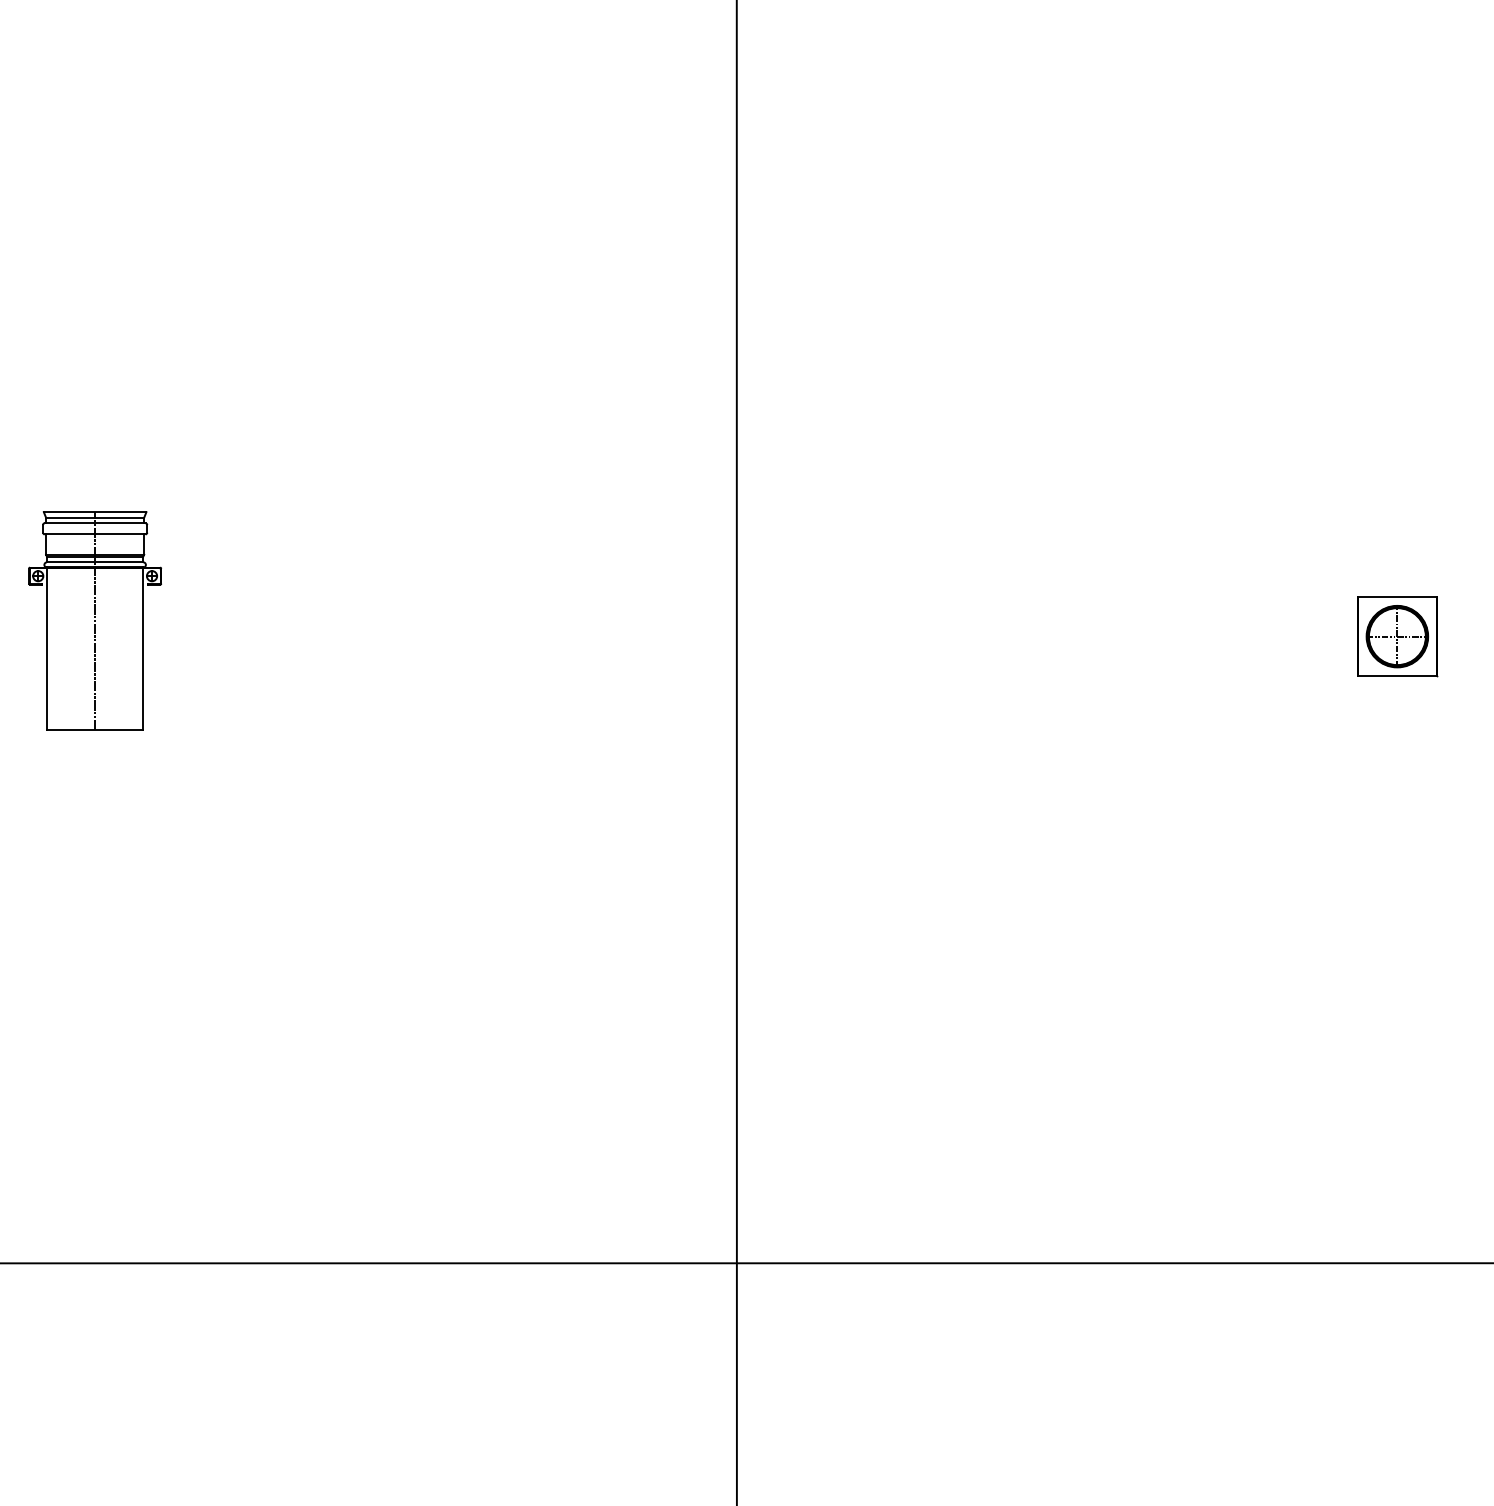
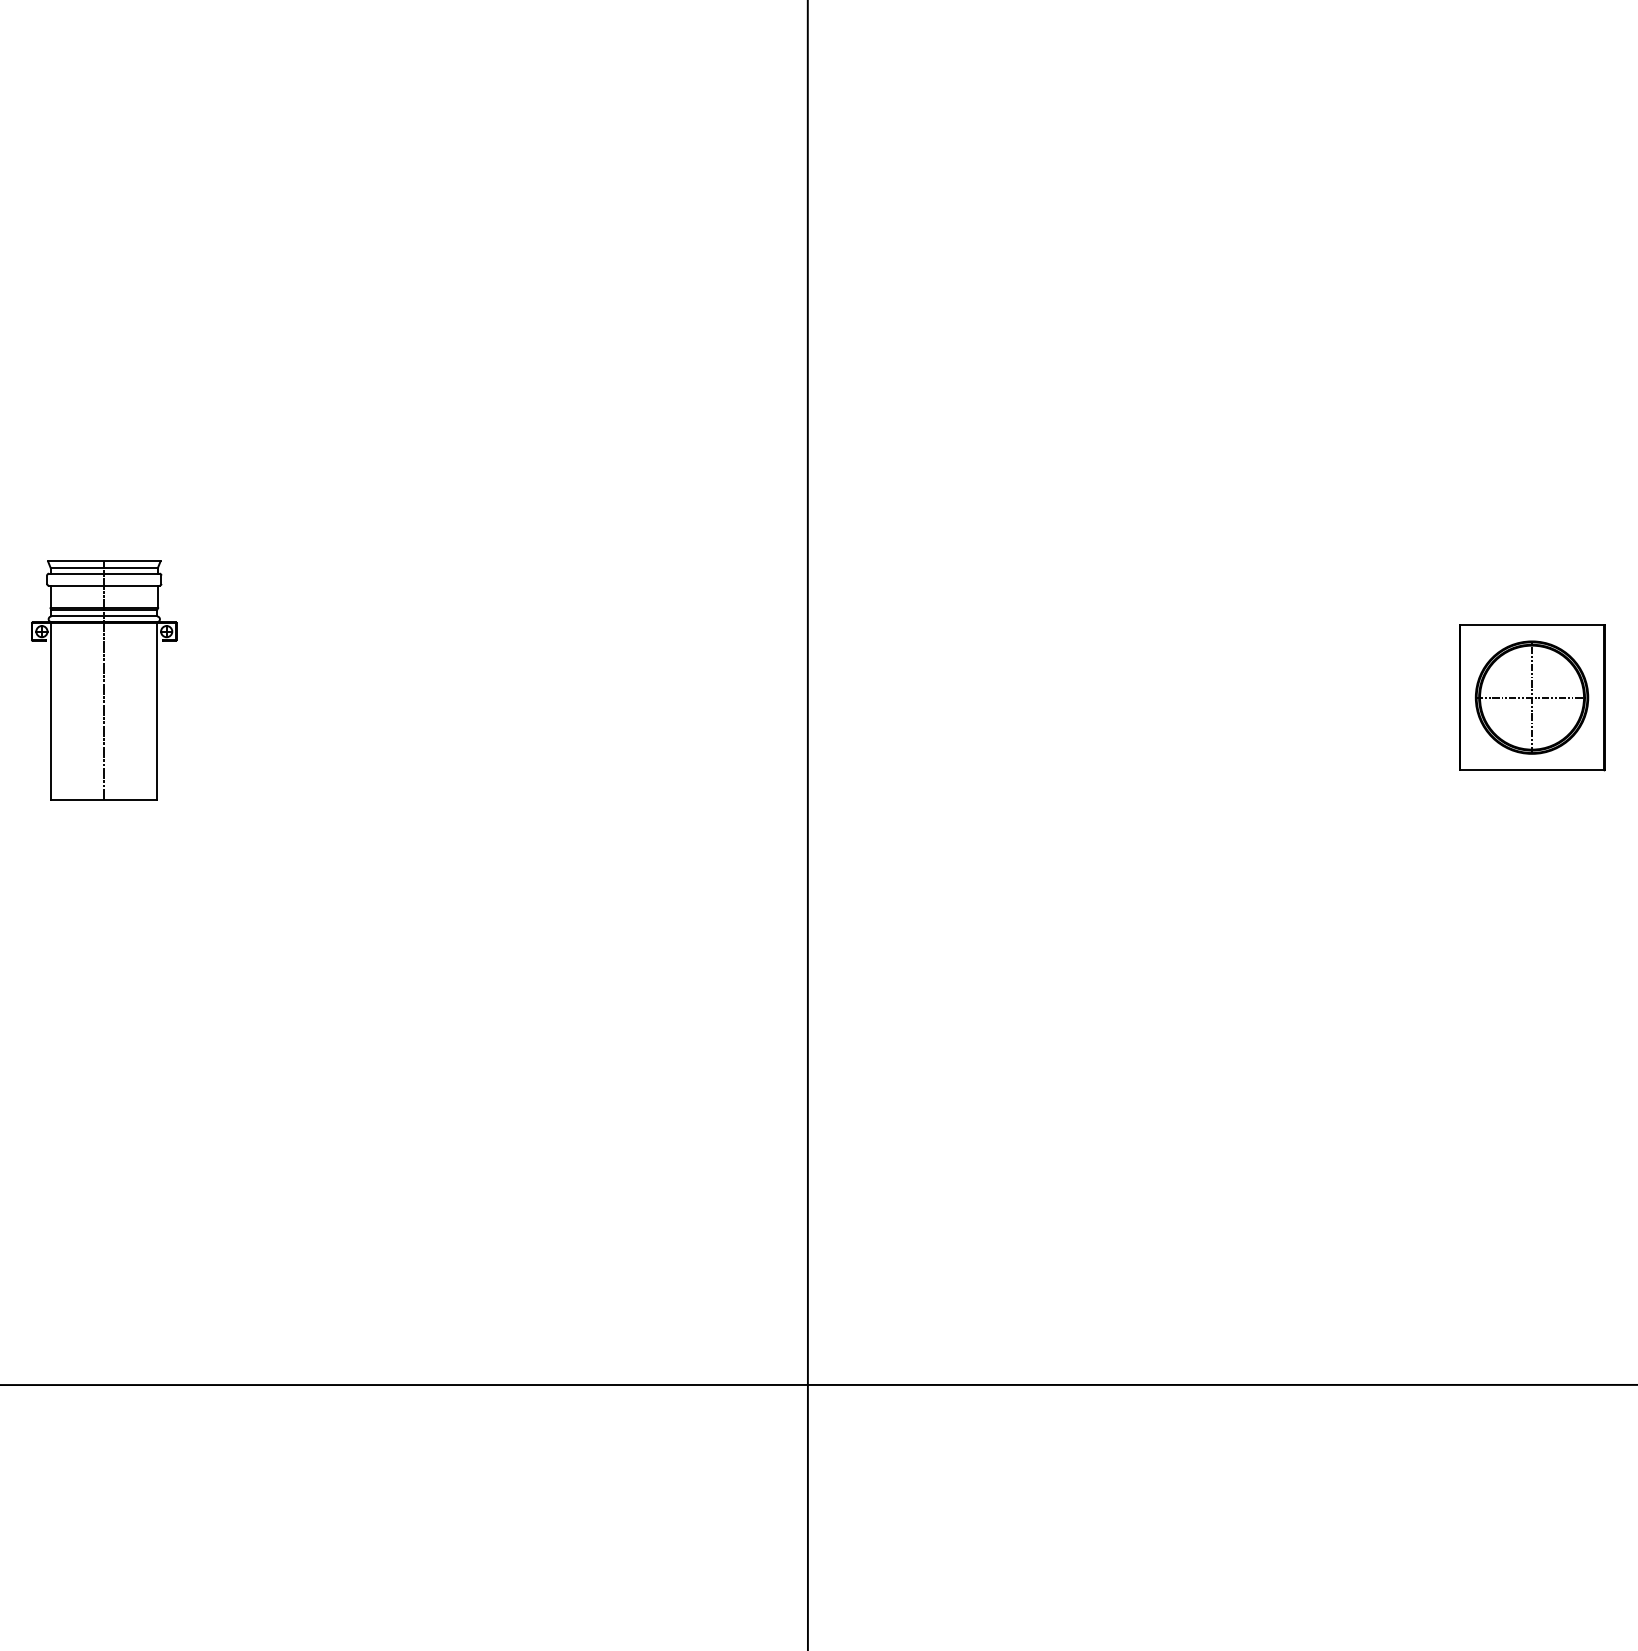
part: (1397, 636) -> (1532, 697), size x1.67

